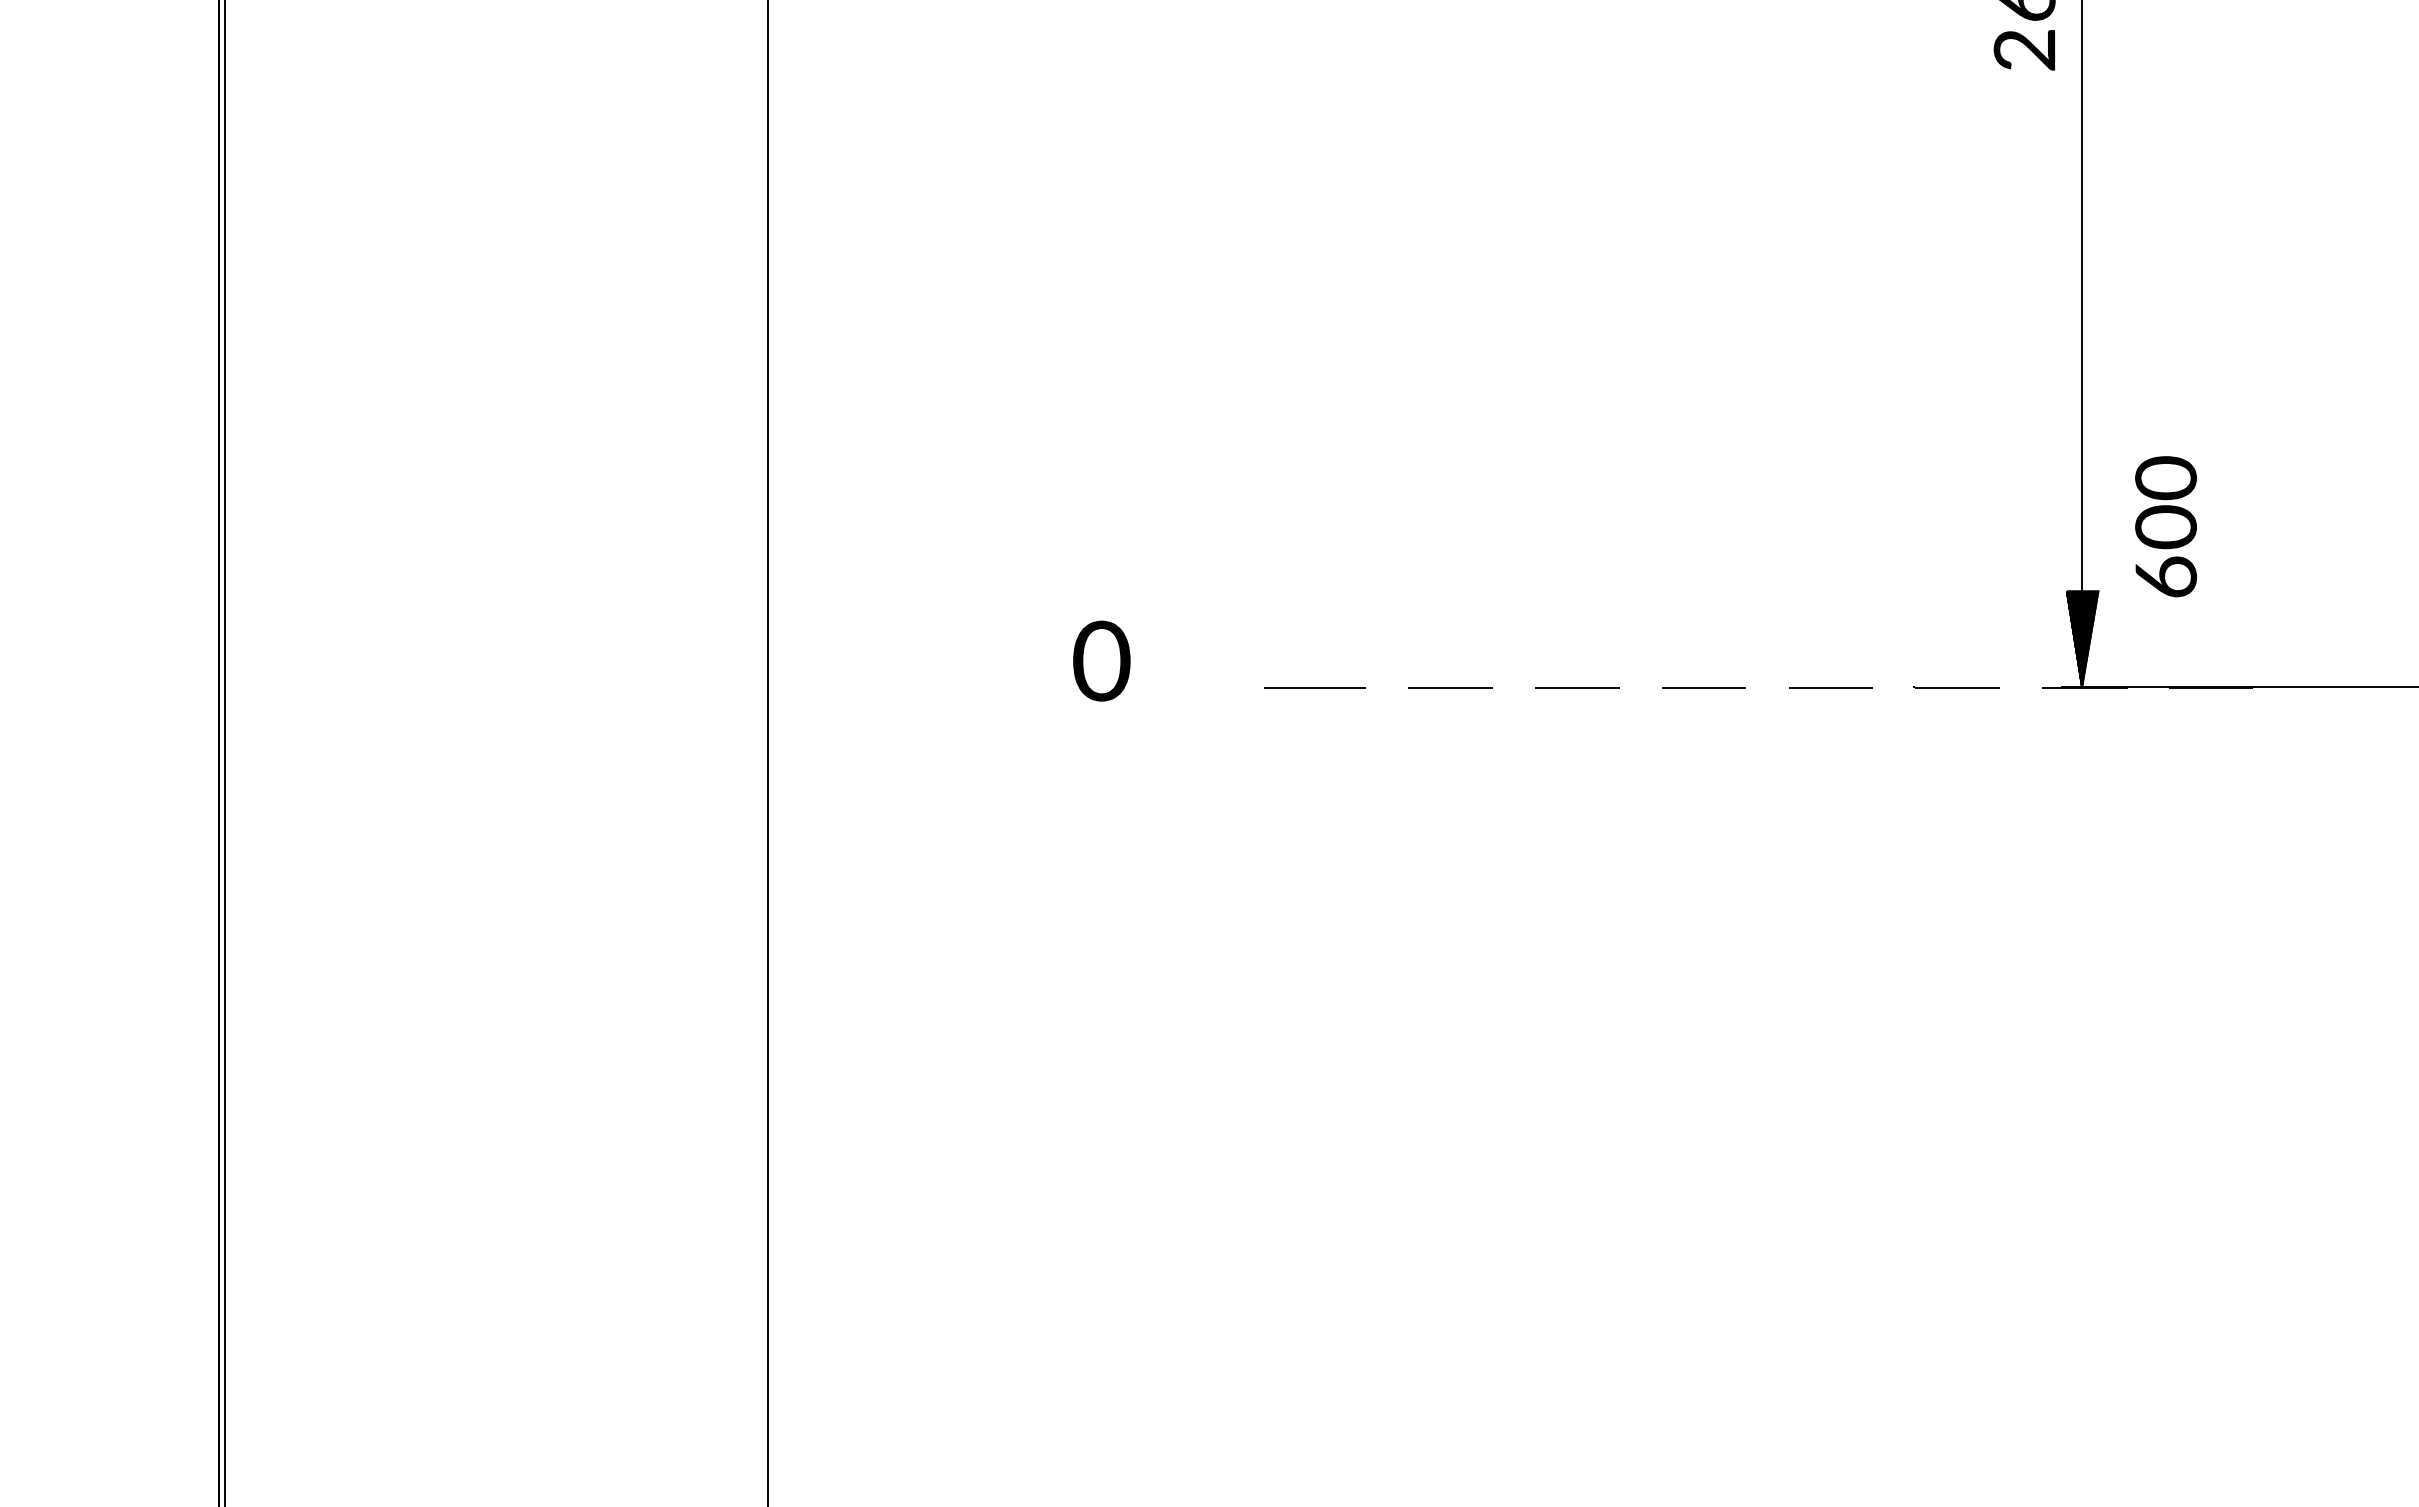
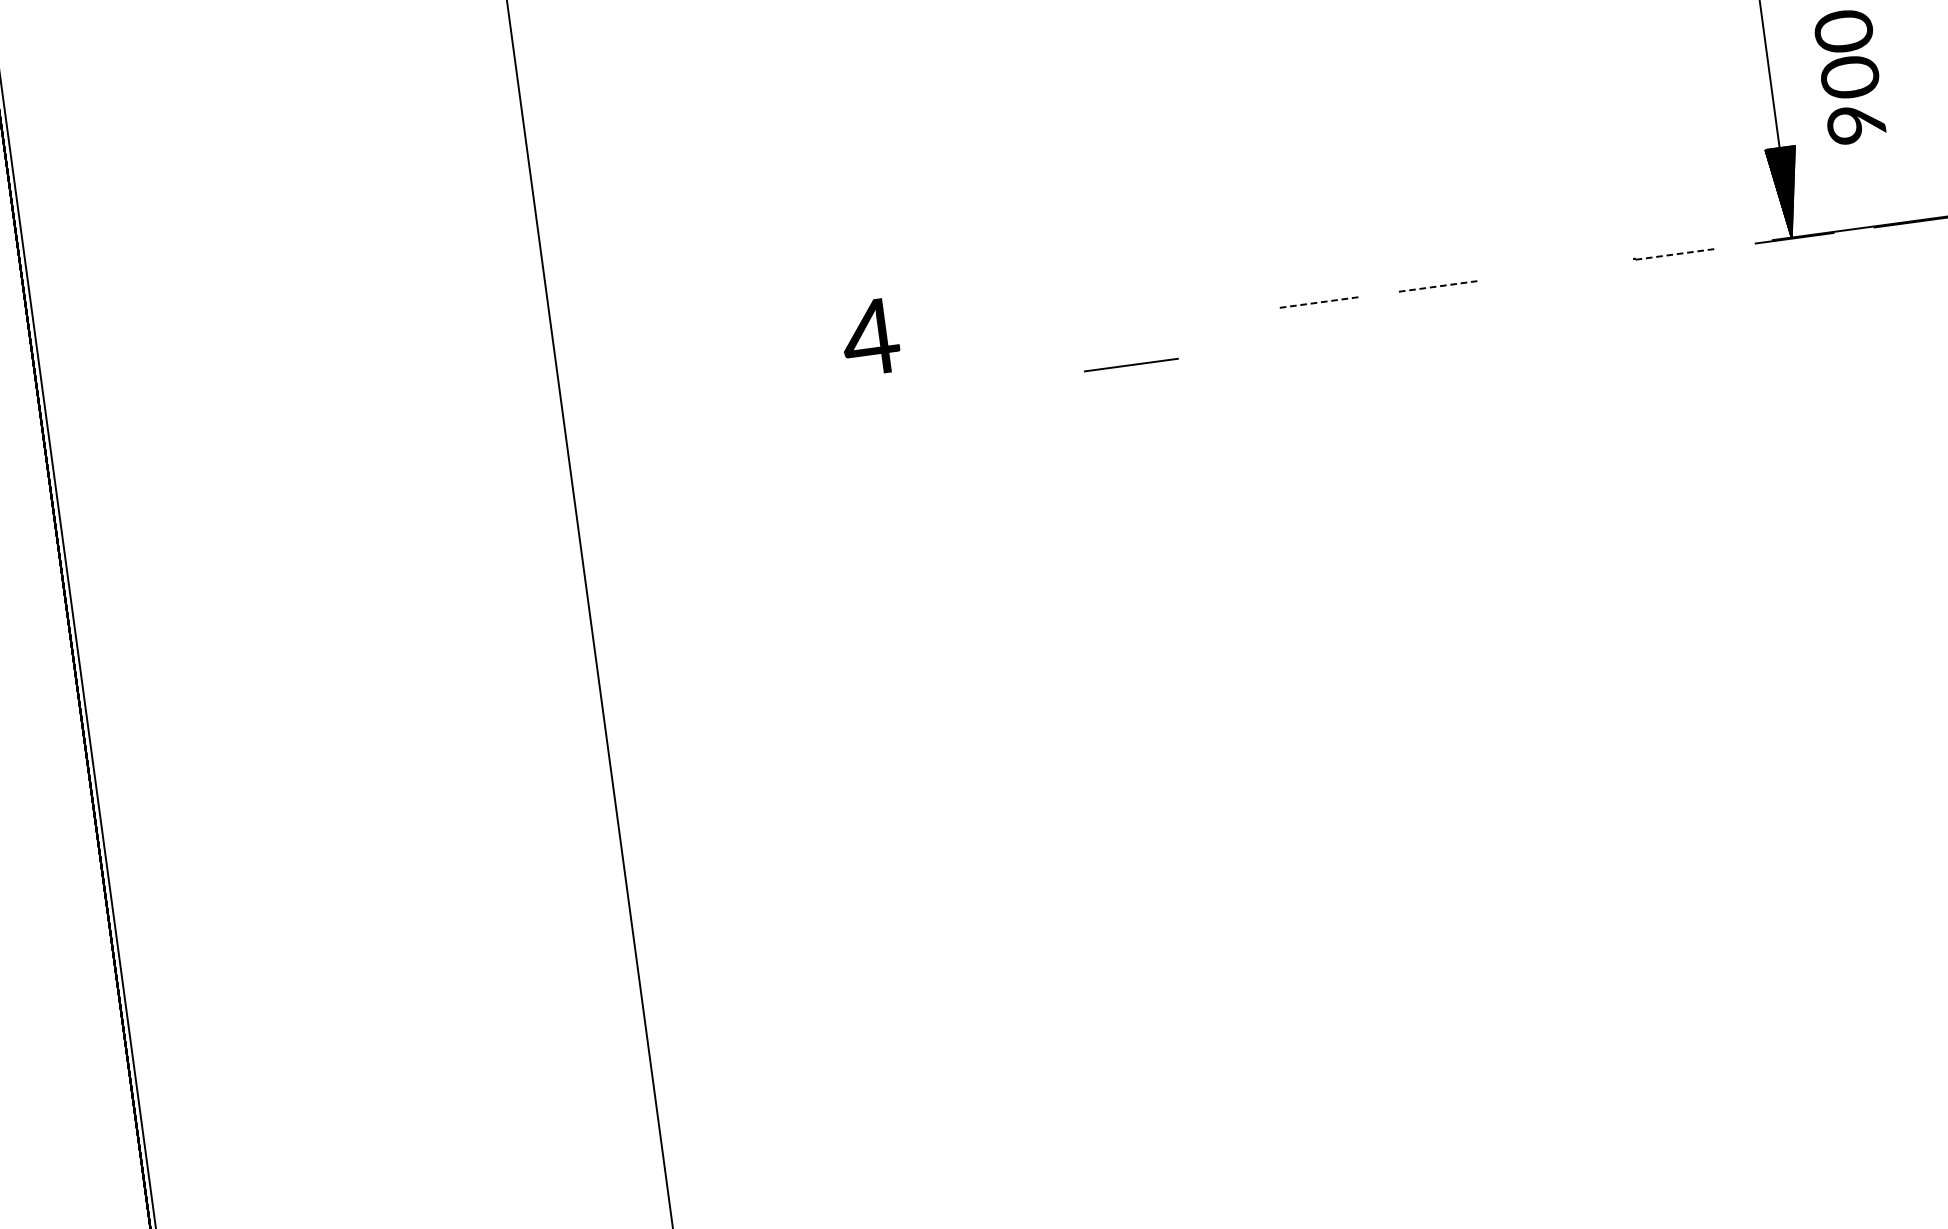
text: (2166, 576) -> (1856, 123), 6 -> 9
text: (1100, 660) -> (869, 336), 0 -> 4
line: (1314, 687) -> (1130, 364), moved
line: (1450, 687) -> (1200, 317), removed
line: (1830, 687) -> (1556, 269), removed
line: (1577, 688) -> (1319, 302), solid -> dashed
line: (1704, 688) -> (1438, 286), solid -> dashed
line: (1957, 688) -> (1675, 254), solid -> dashed

